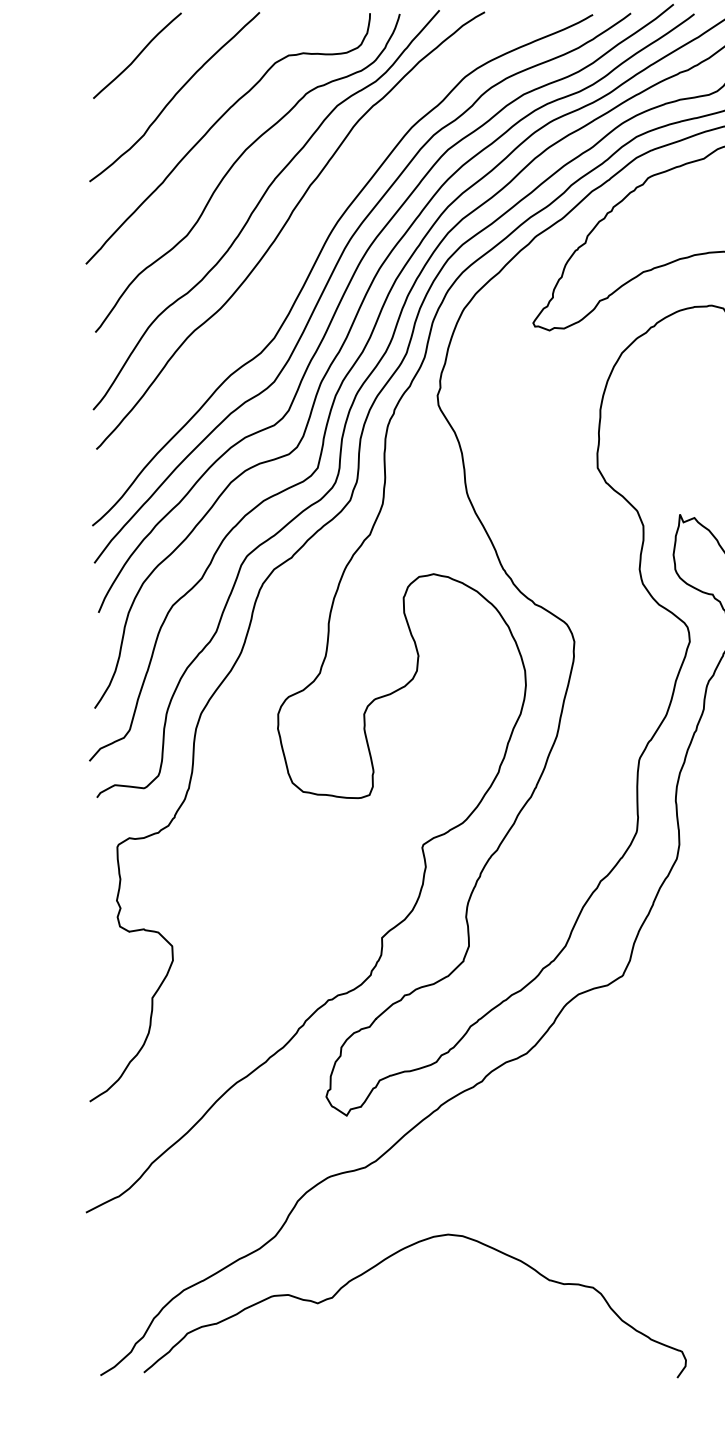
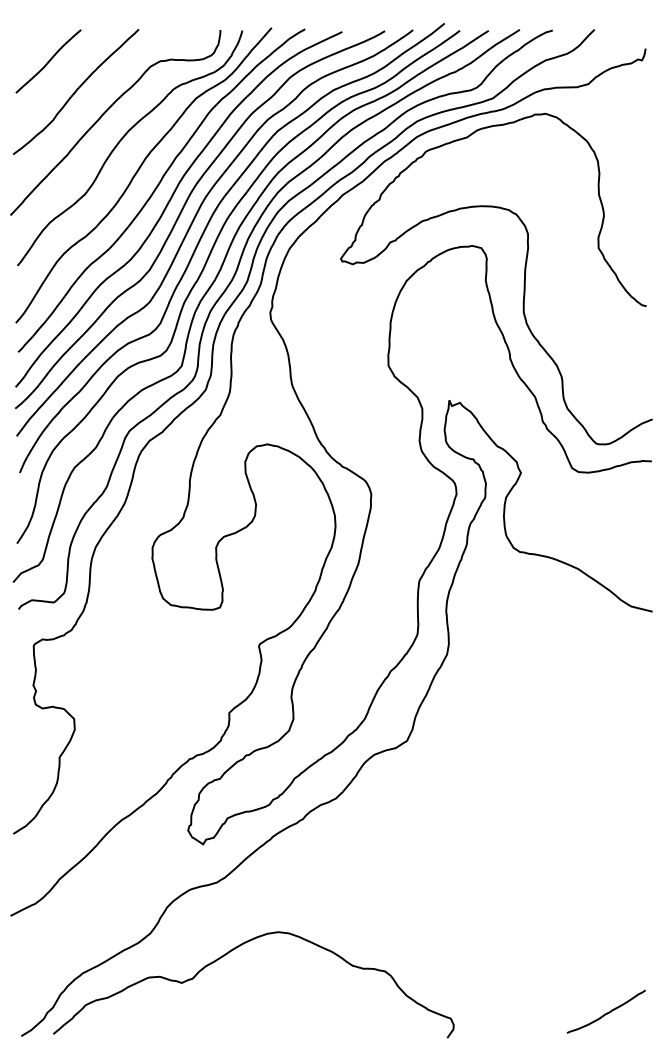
curve: (299, 250) -> (168, 205), added

